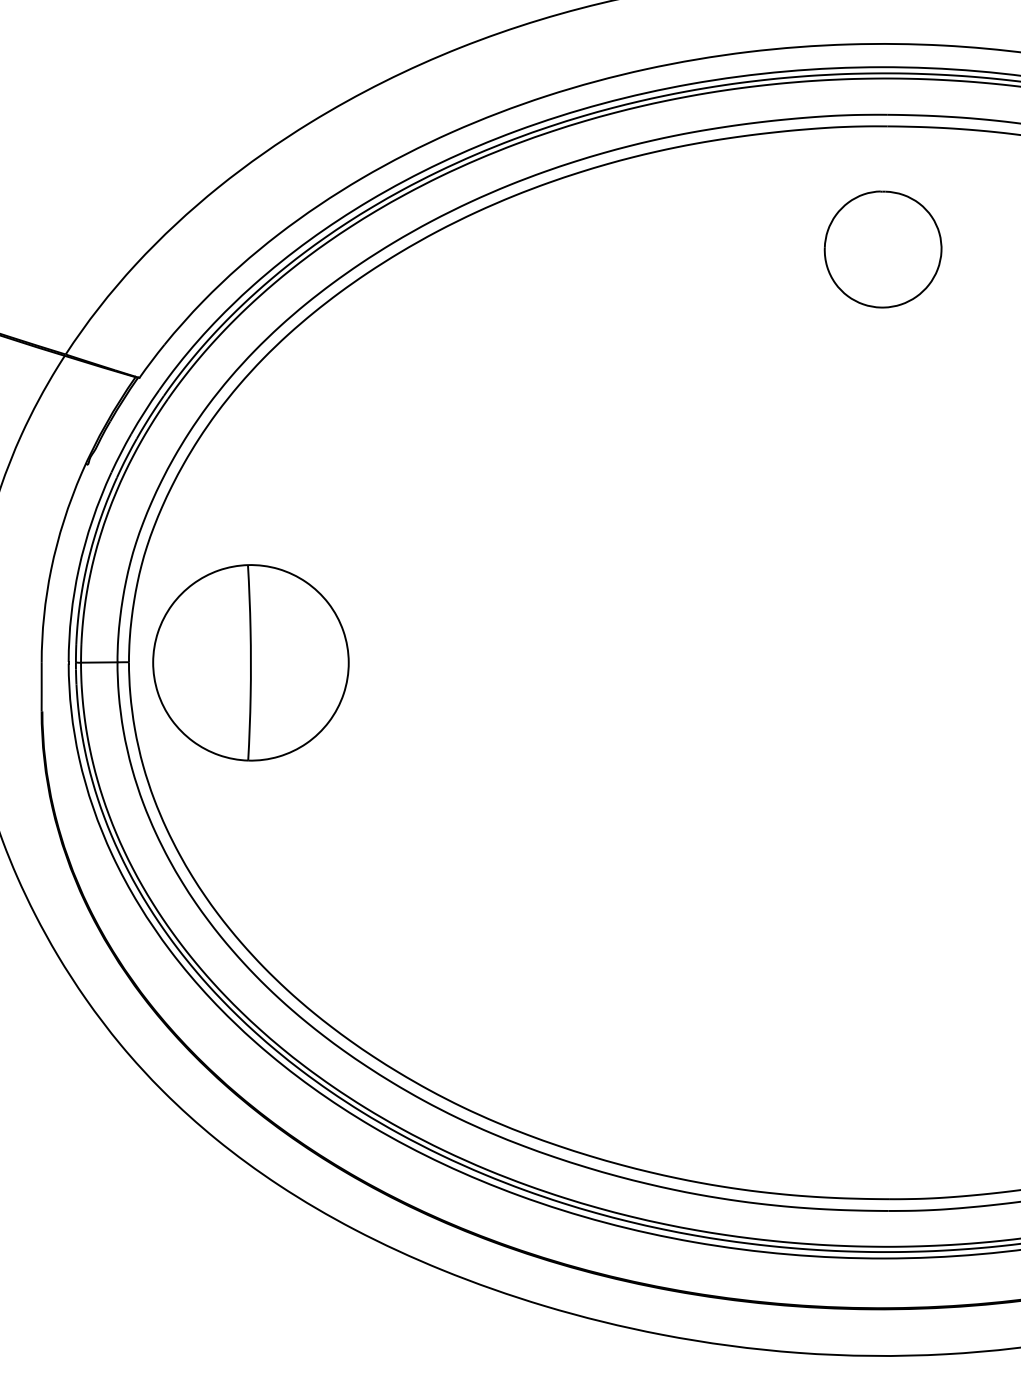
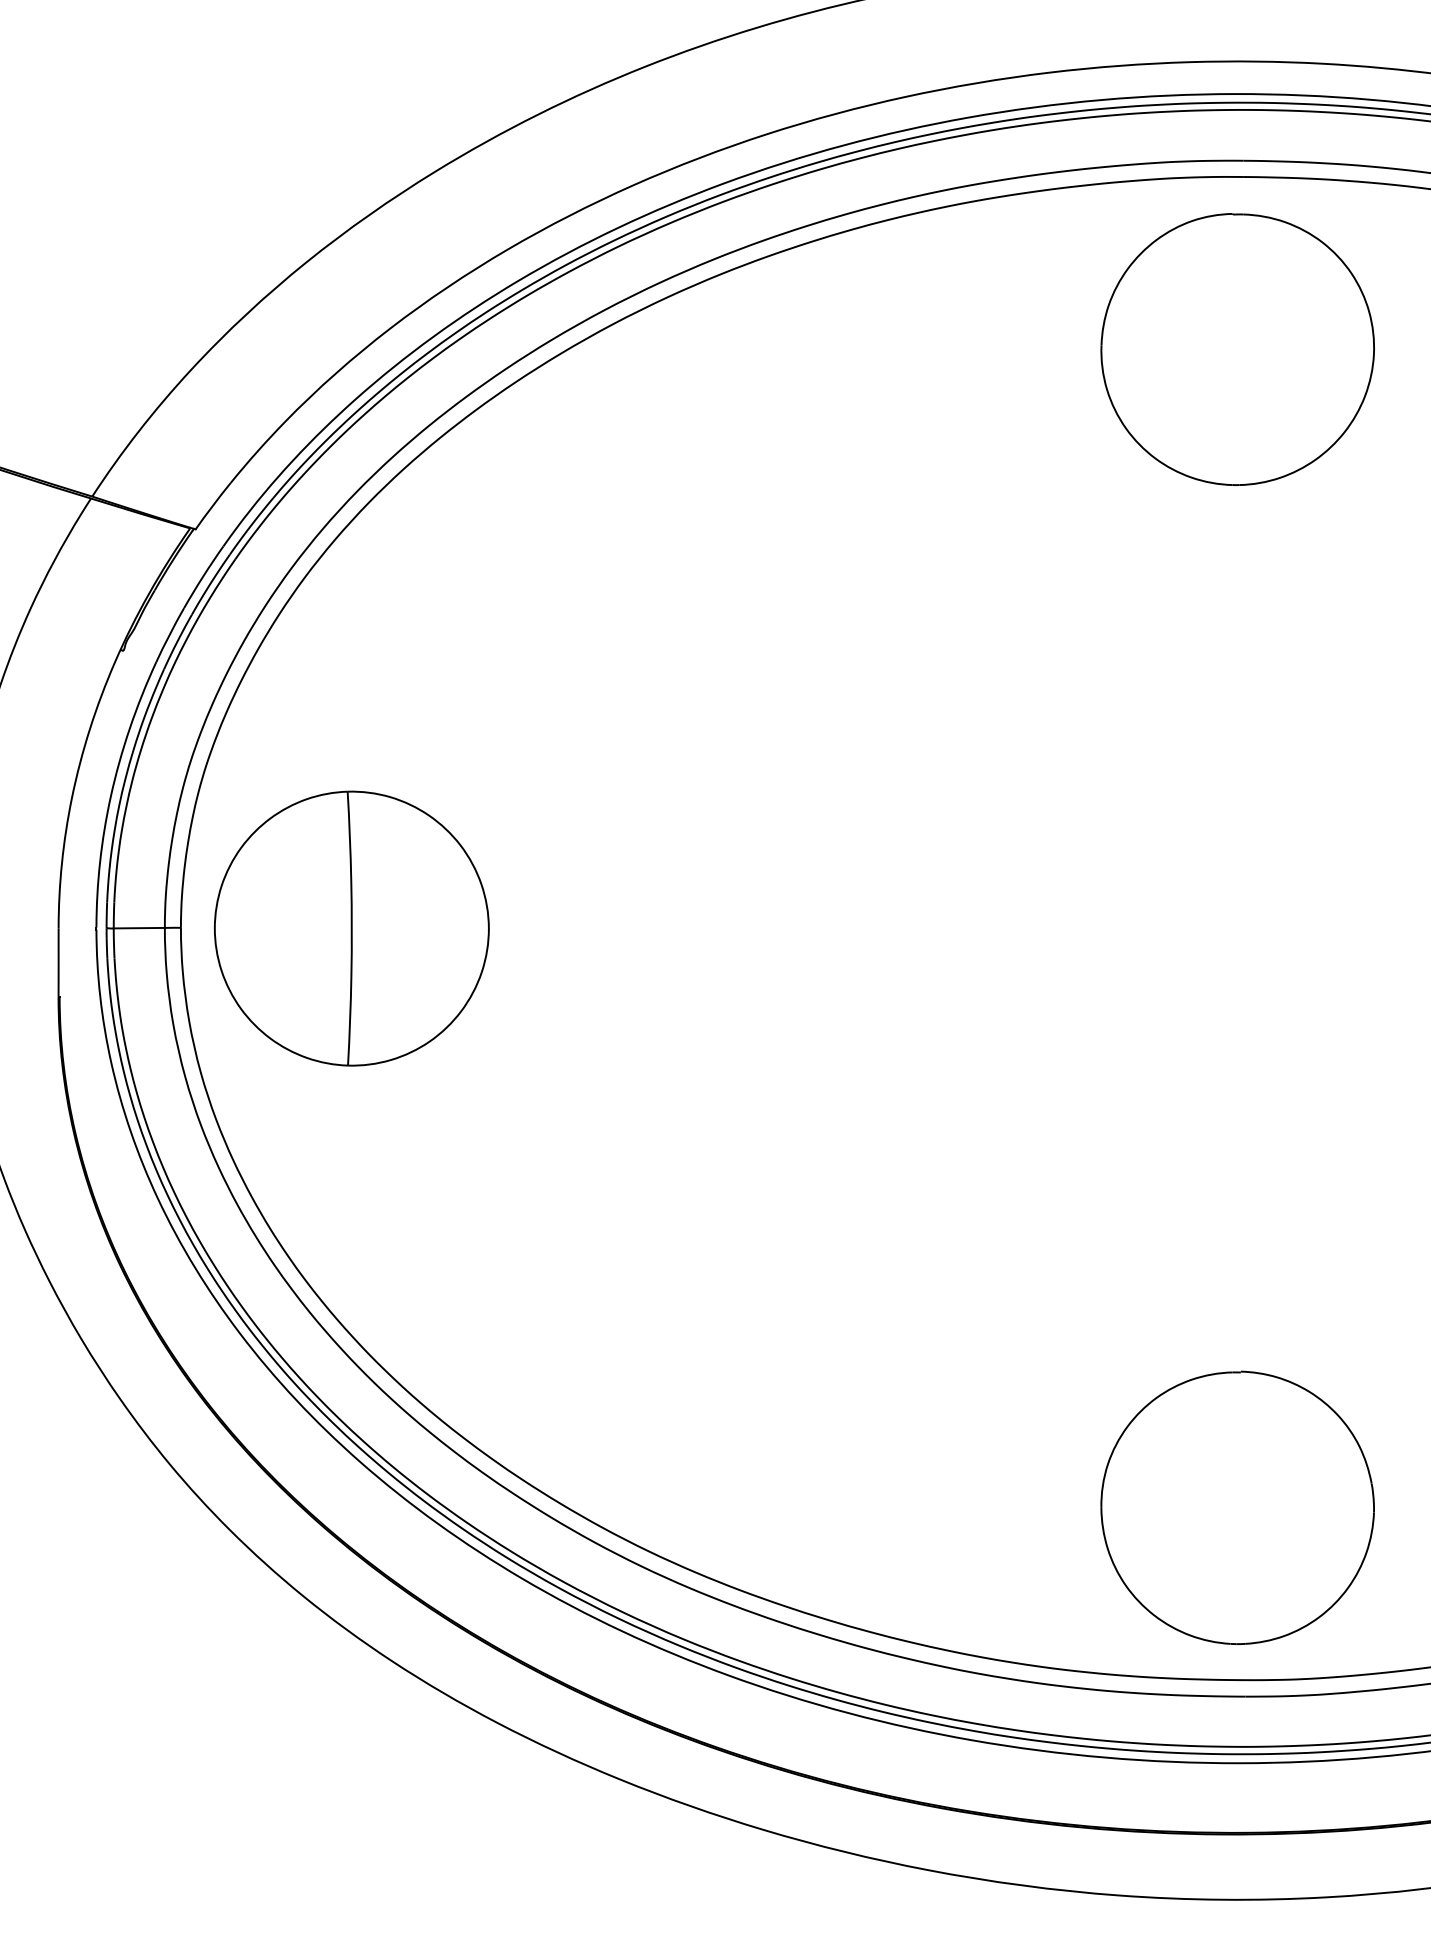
part: (883, 249) -> (1237, 349), size x1.67
part: (883, 1075) -> (1237, 1507), added

